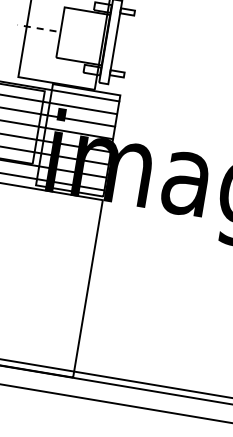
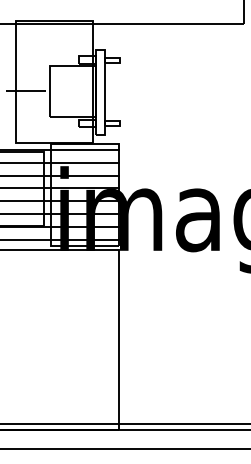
line: (36, 28) -> (25, 91), dashed -> solid

